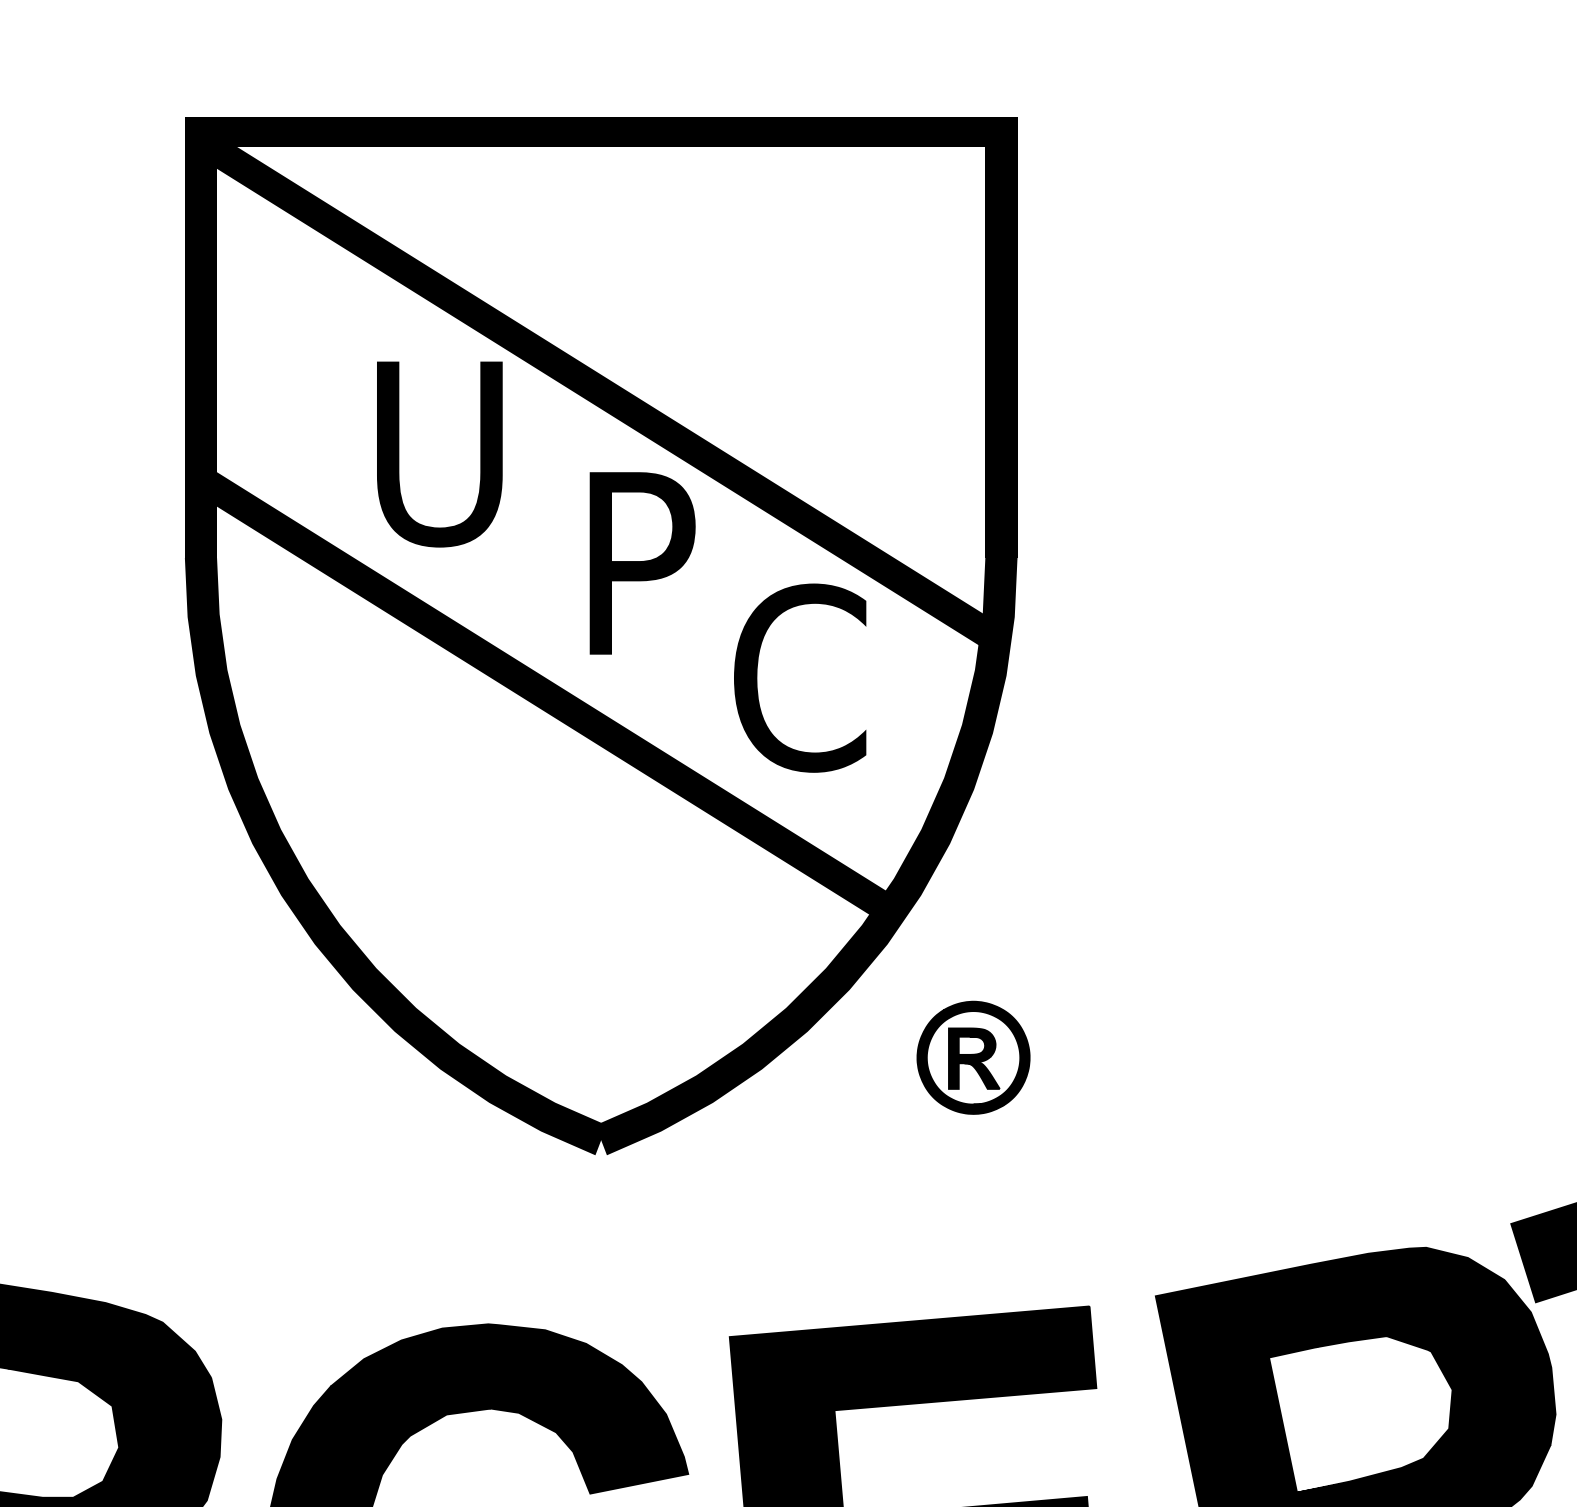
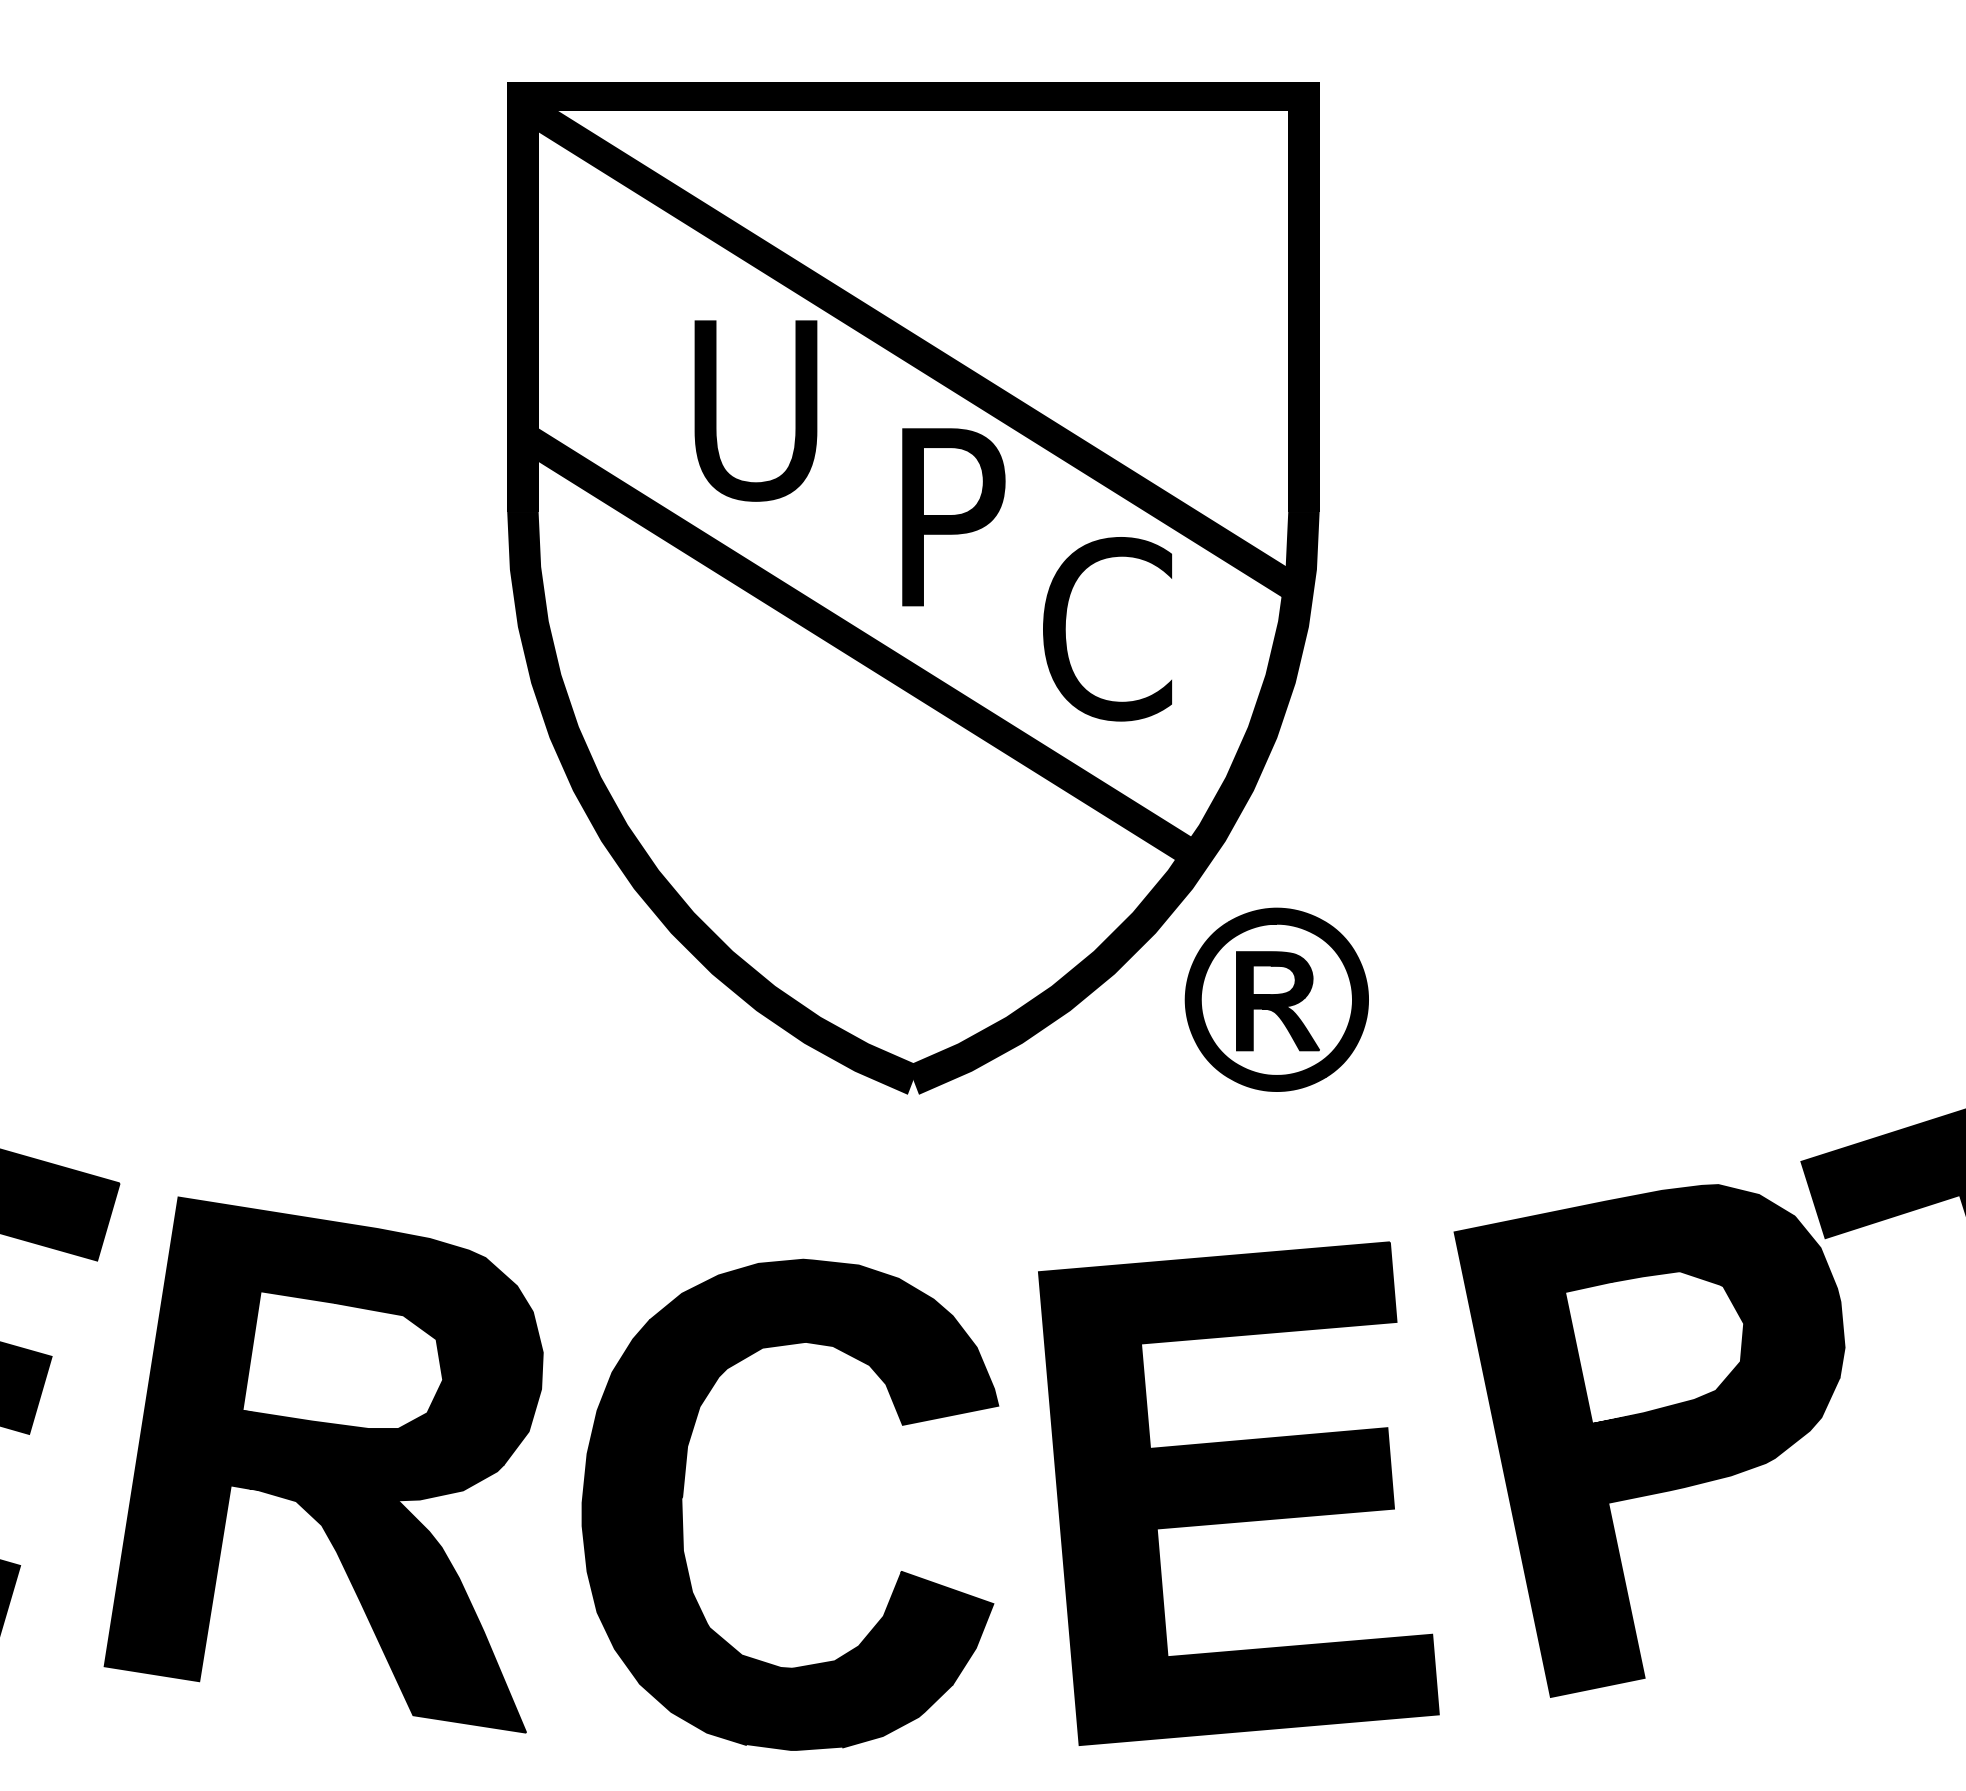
part: (973, 1057) -> (1276, 999), size x1.67

